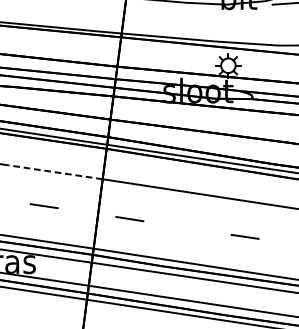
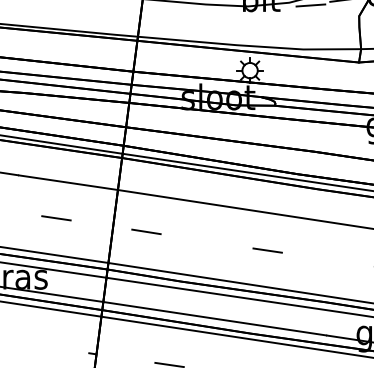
line: (55, 172) -> (68, 182), dashed -> solid

